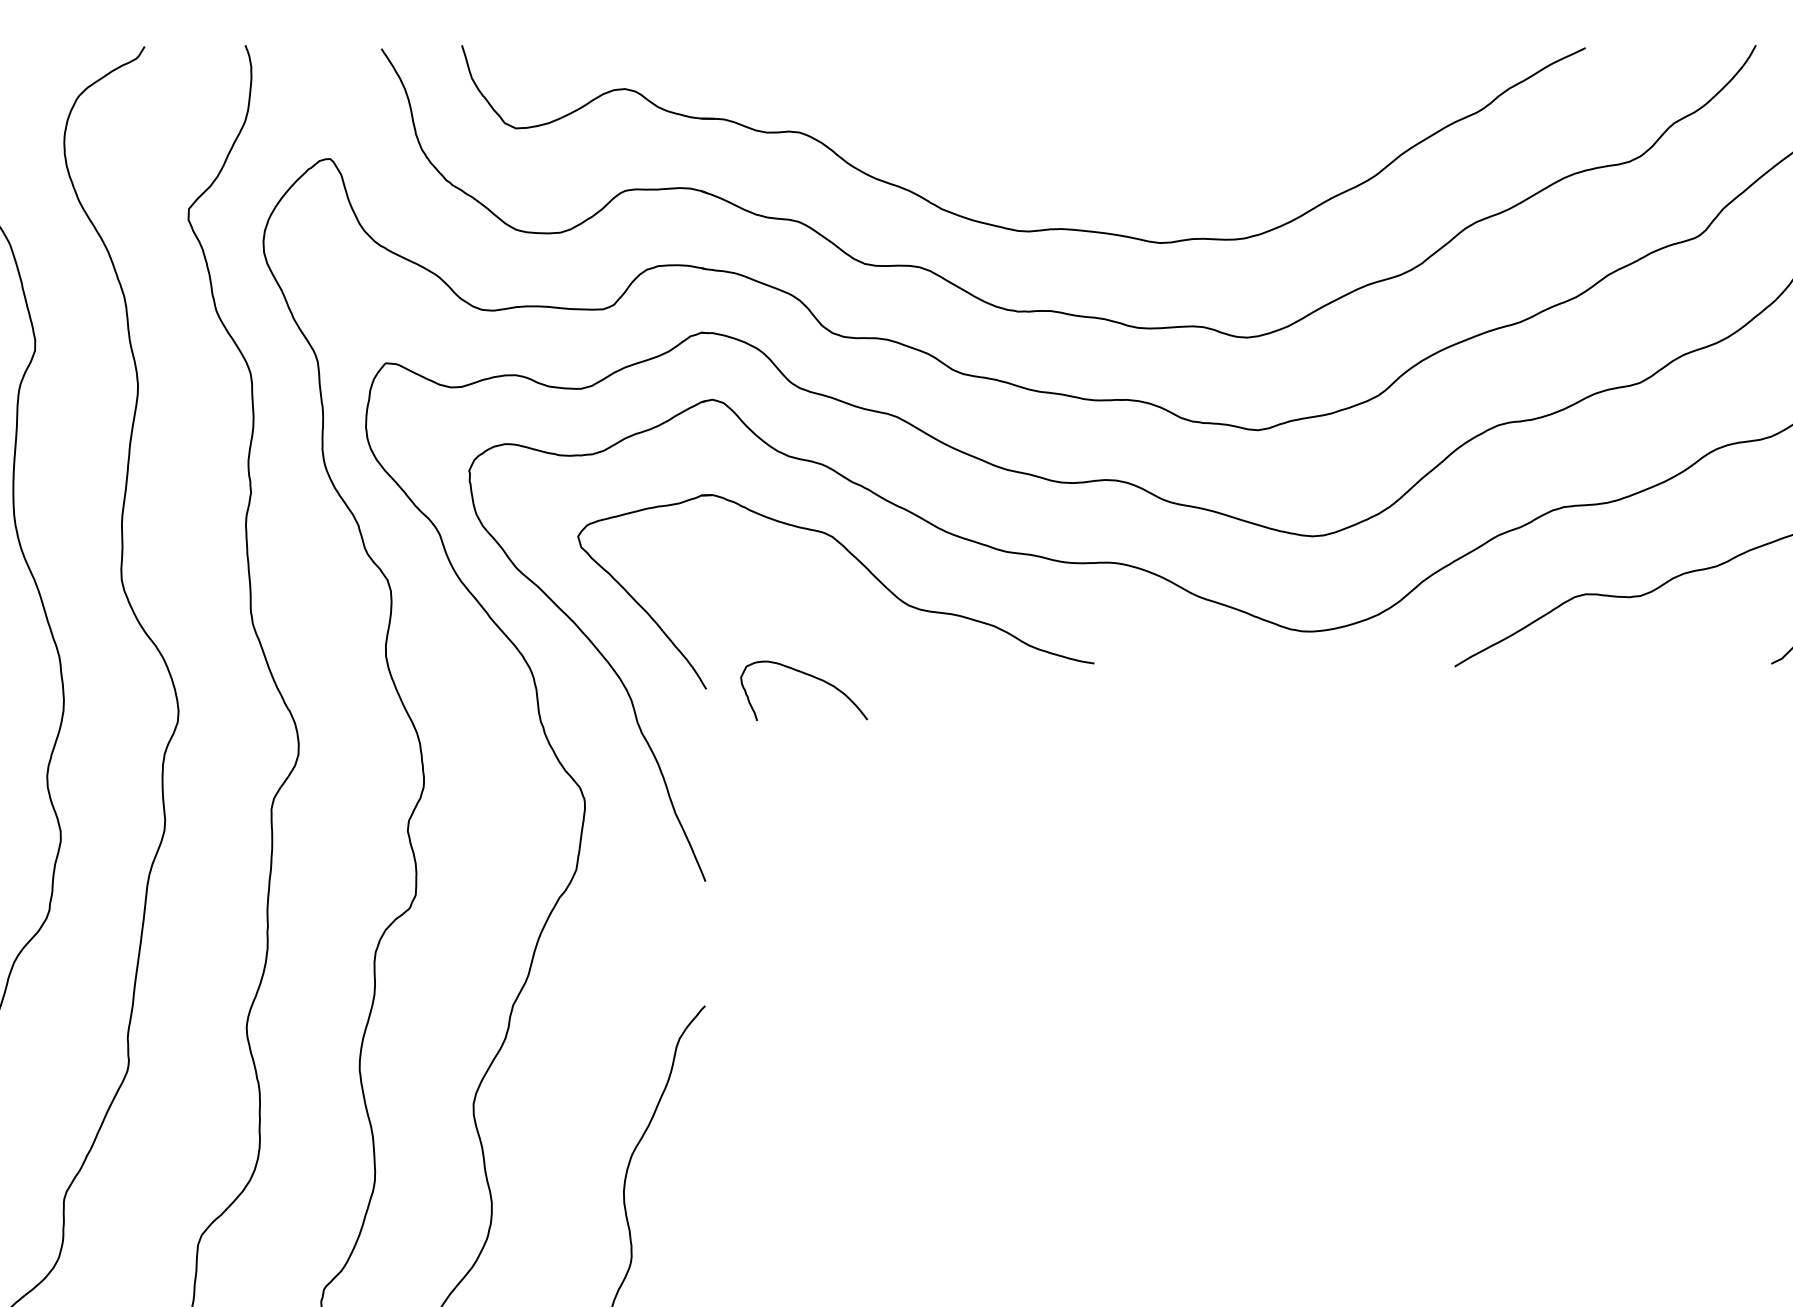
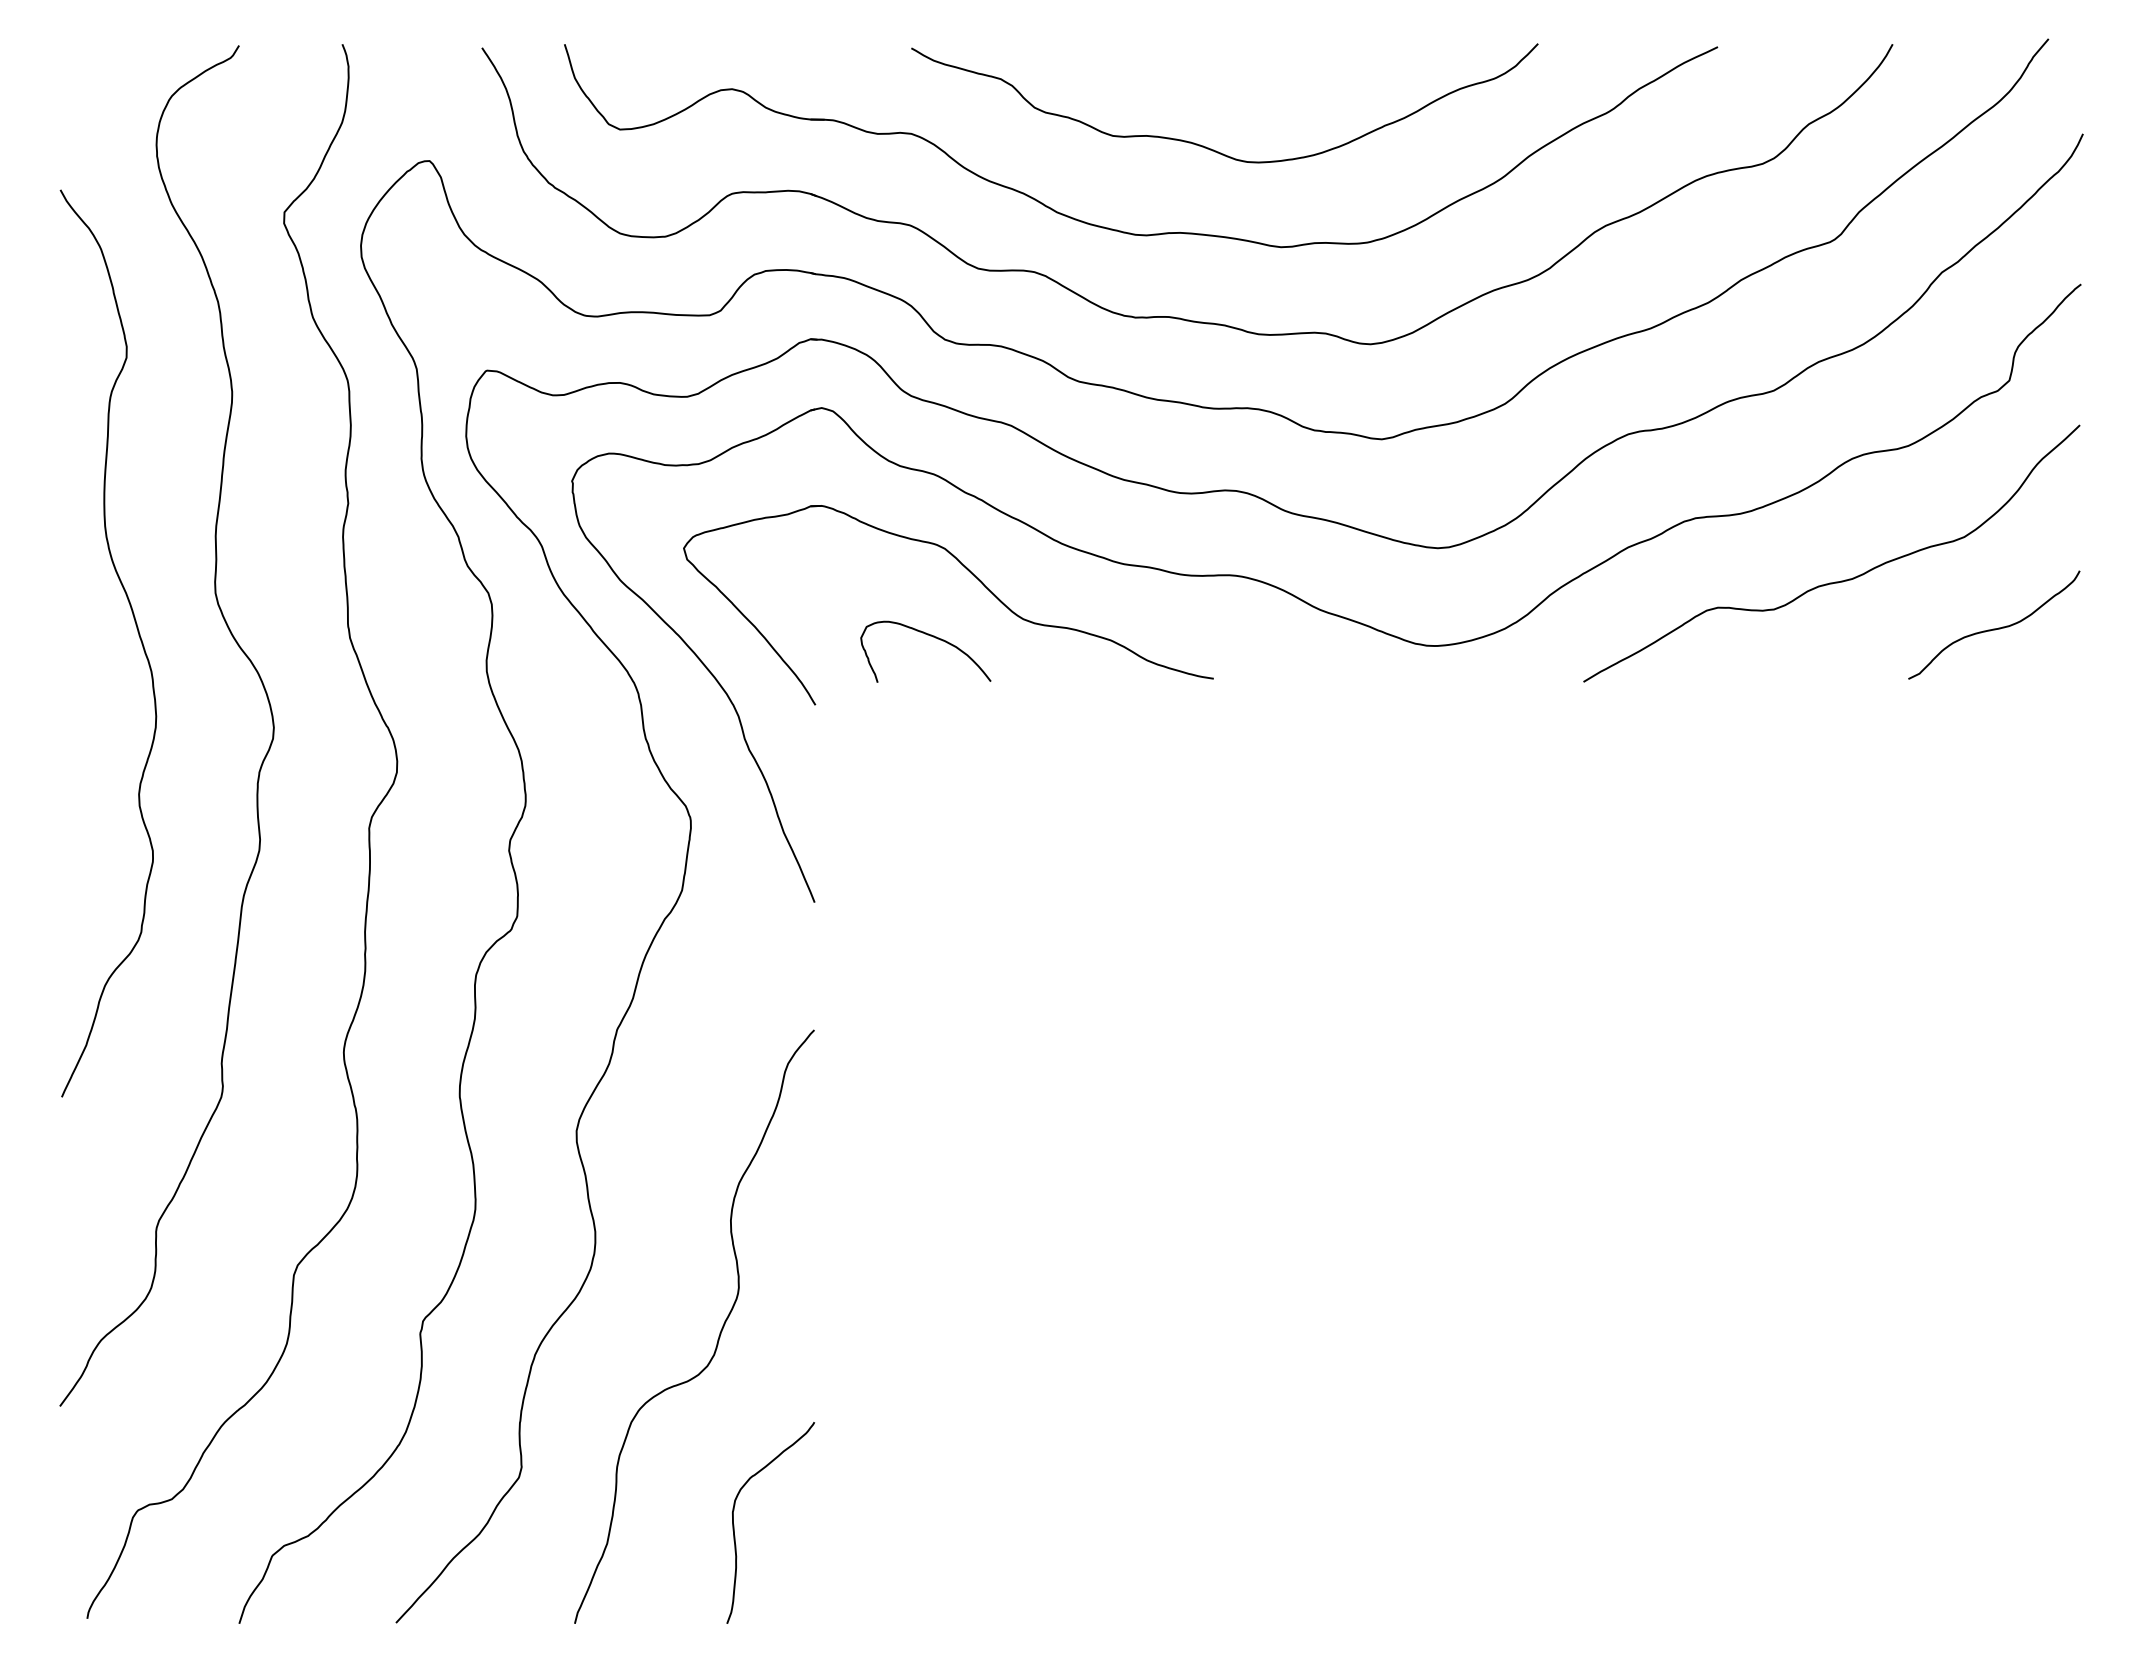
curve: (1087, 144) -> (1206, 146), added
curve: (808, 675) -> (930, 636), moved

